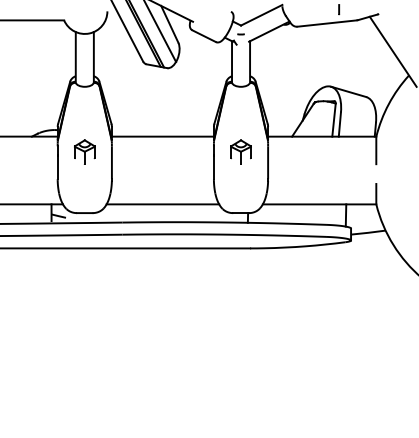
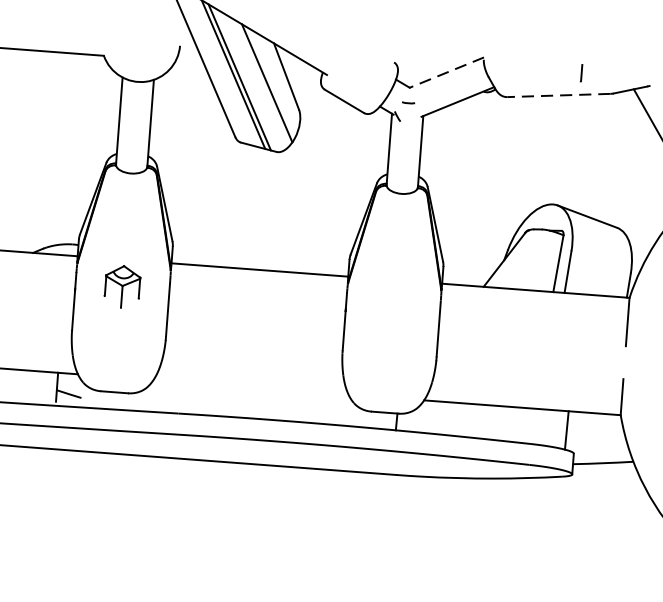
line: (261, 15) -> (446, 72), solid -> dashed
line: (327, 23) -> (559, 95), solid -> dashed
part: (240, 151) -> (392, 305), removed
line: (162, 204) -> (250, 387), removed

